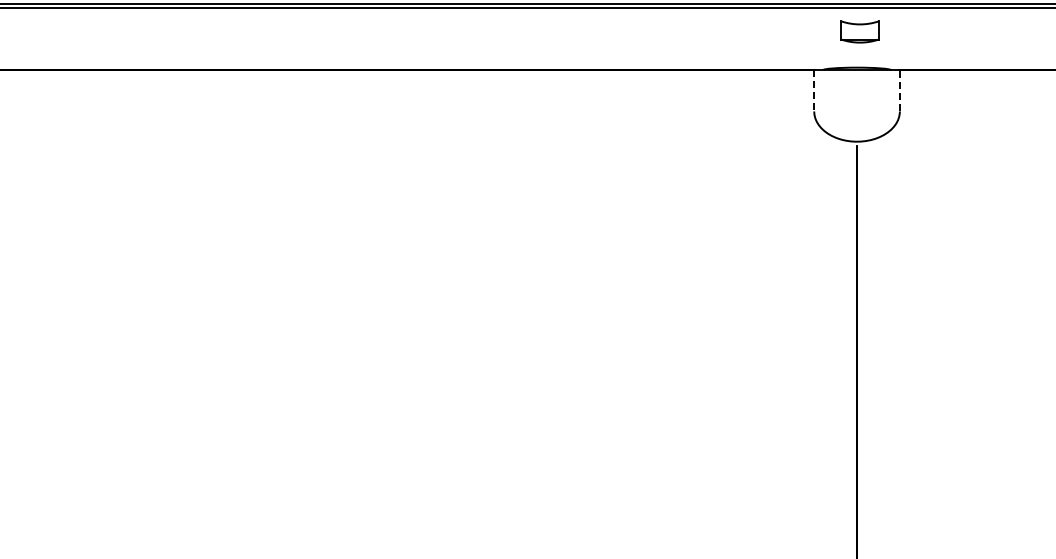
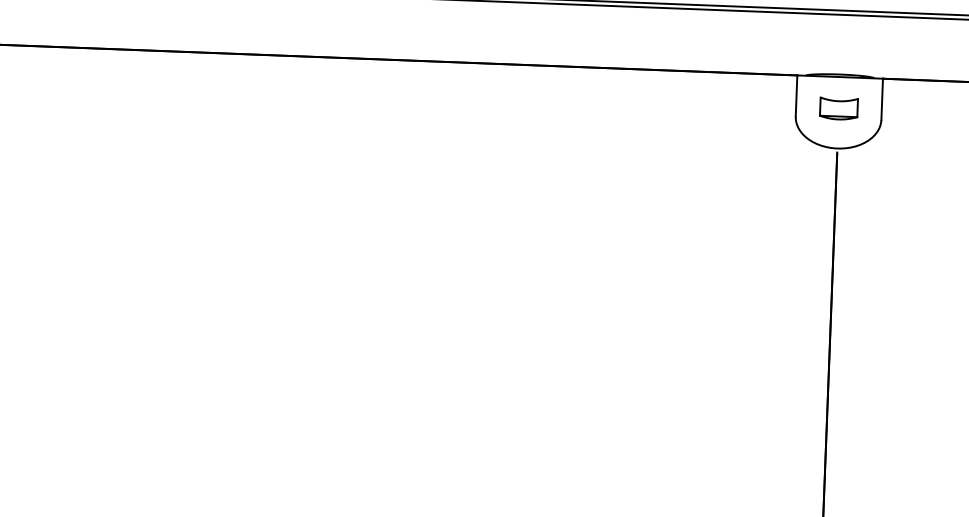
part: (859, 31) -> (838, 108), moved
line: (814, 90) -> (796, 95), dashed -> solid
line: (899, 90) -> (881, 98), dashed -> solid

